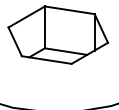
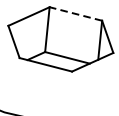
line: (69, 10) -> (75, 14), solid -> dashed

